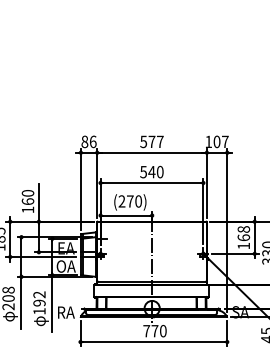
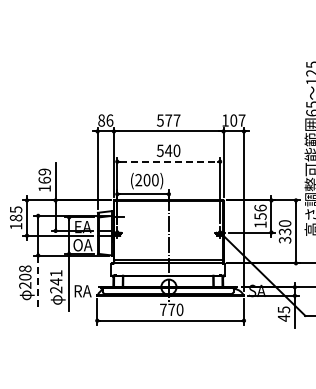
line: (152, 182) -> (169, 161), solid -> dashed
text: (27, 192) -> (44, 171), 160 -> 169
text: (129, 201) -> (146, 180), (270) -> (200)
text: (243, 232) -> (260, 211), 168 -> 156
line: (21, 302) -> (38, 281), solid -> dashed
text: (39, 302) -> (56, 281), 192 -> 241

